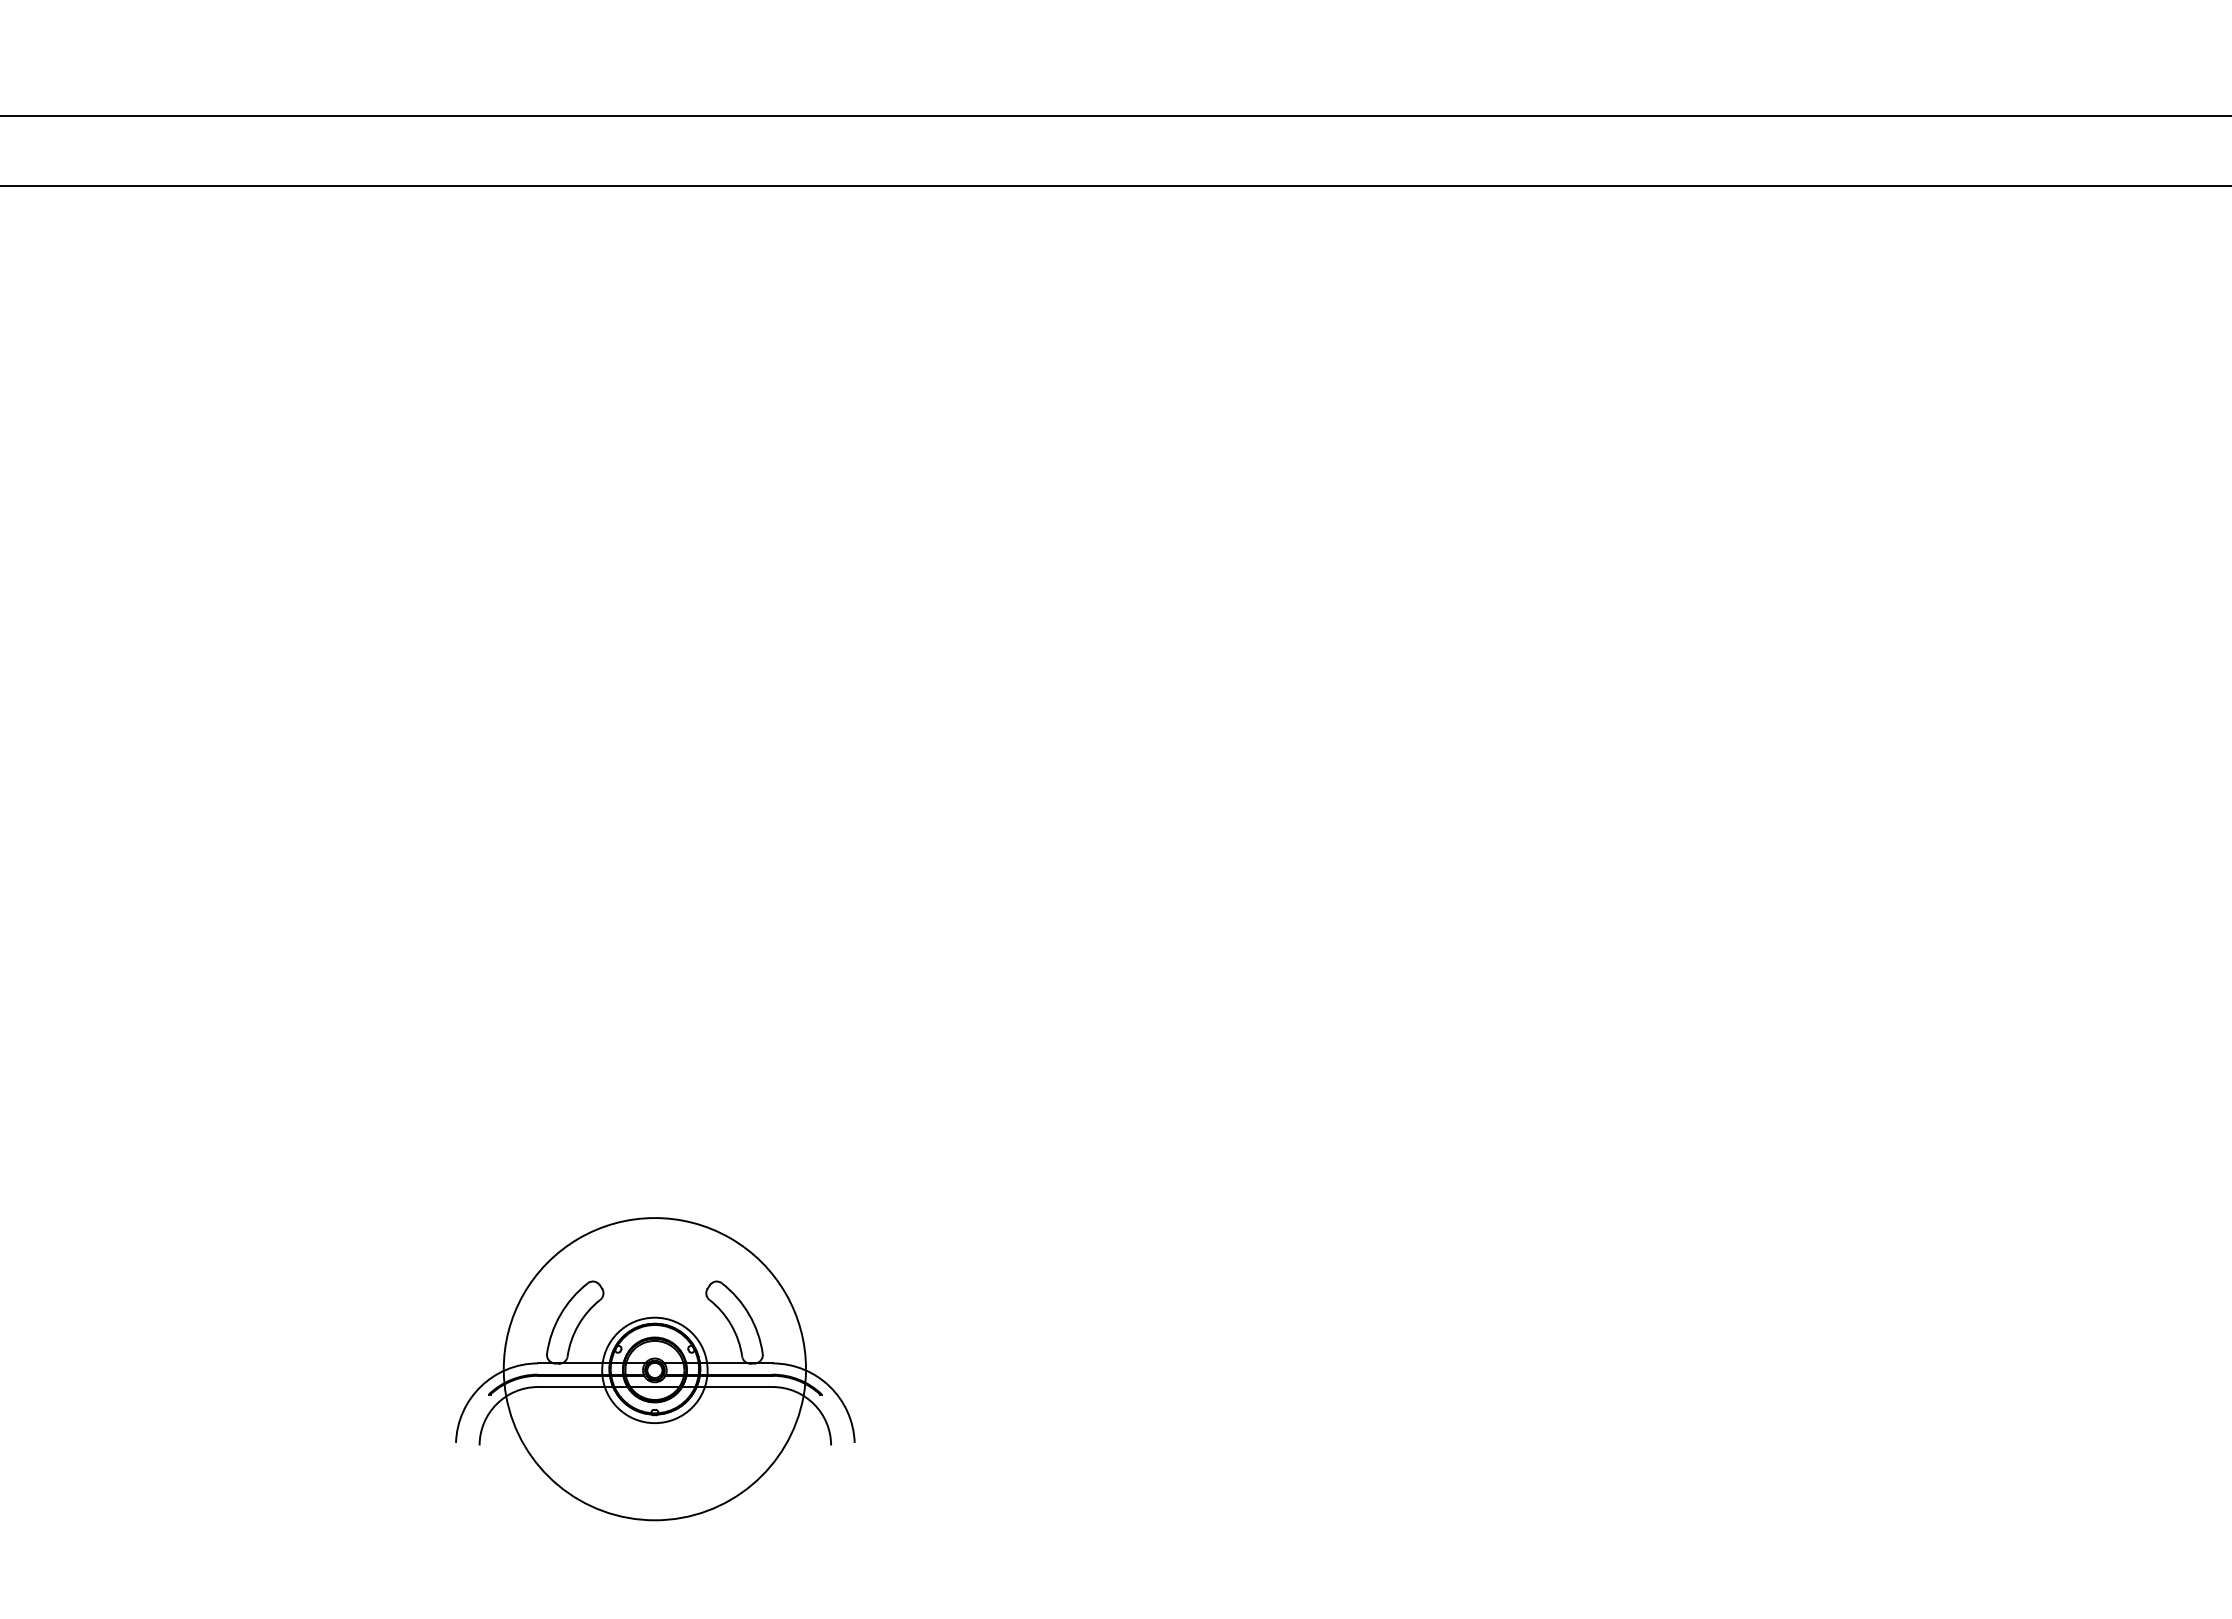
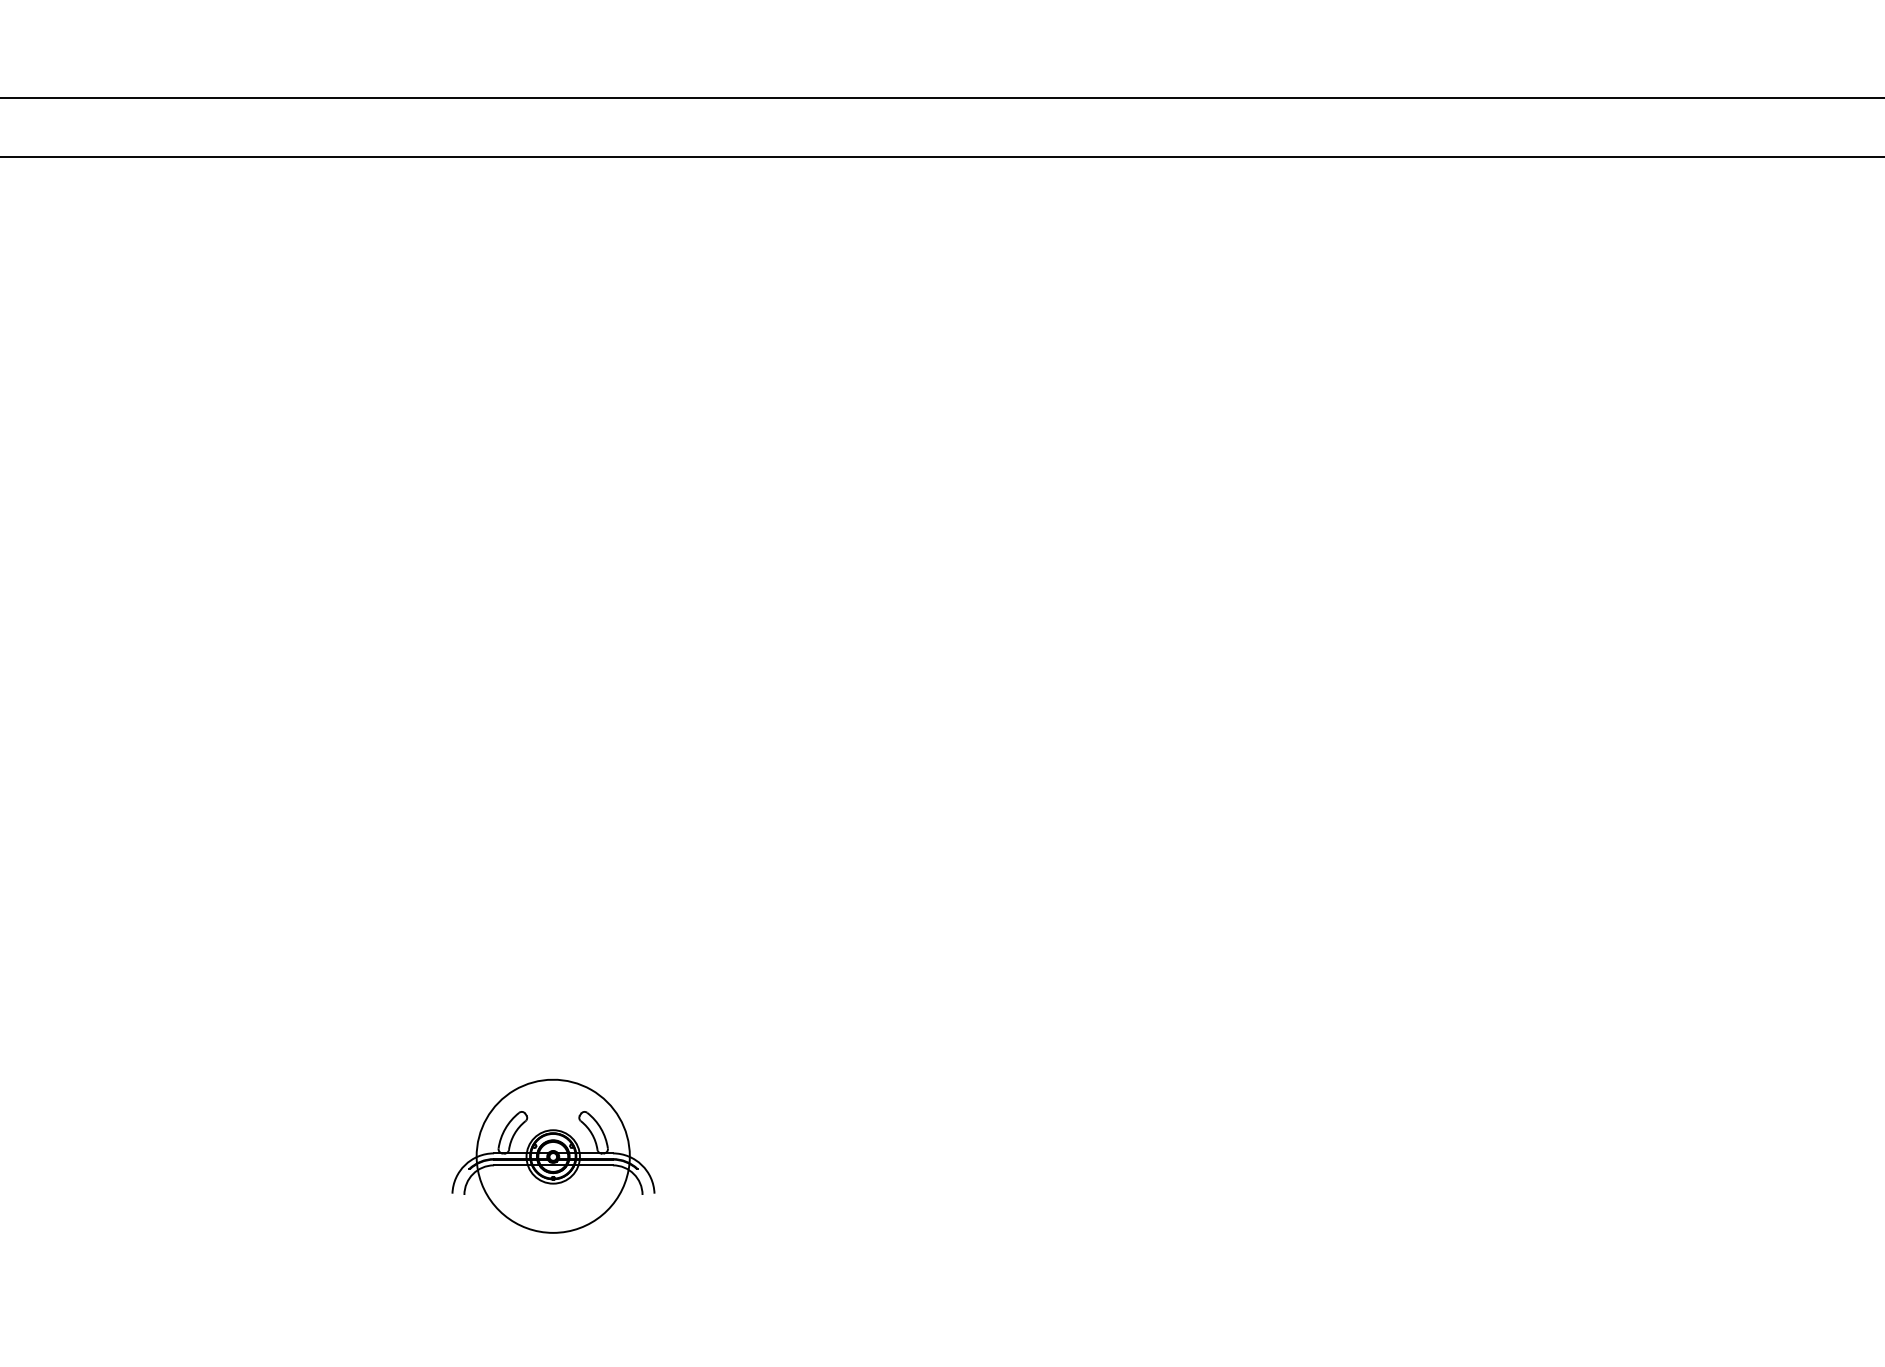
part: (655, 1369) -> (553, 1156), size x0.6

